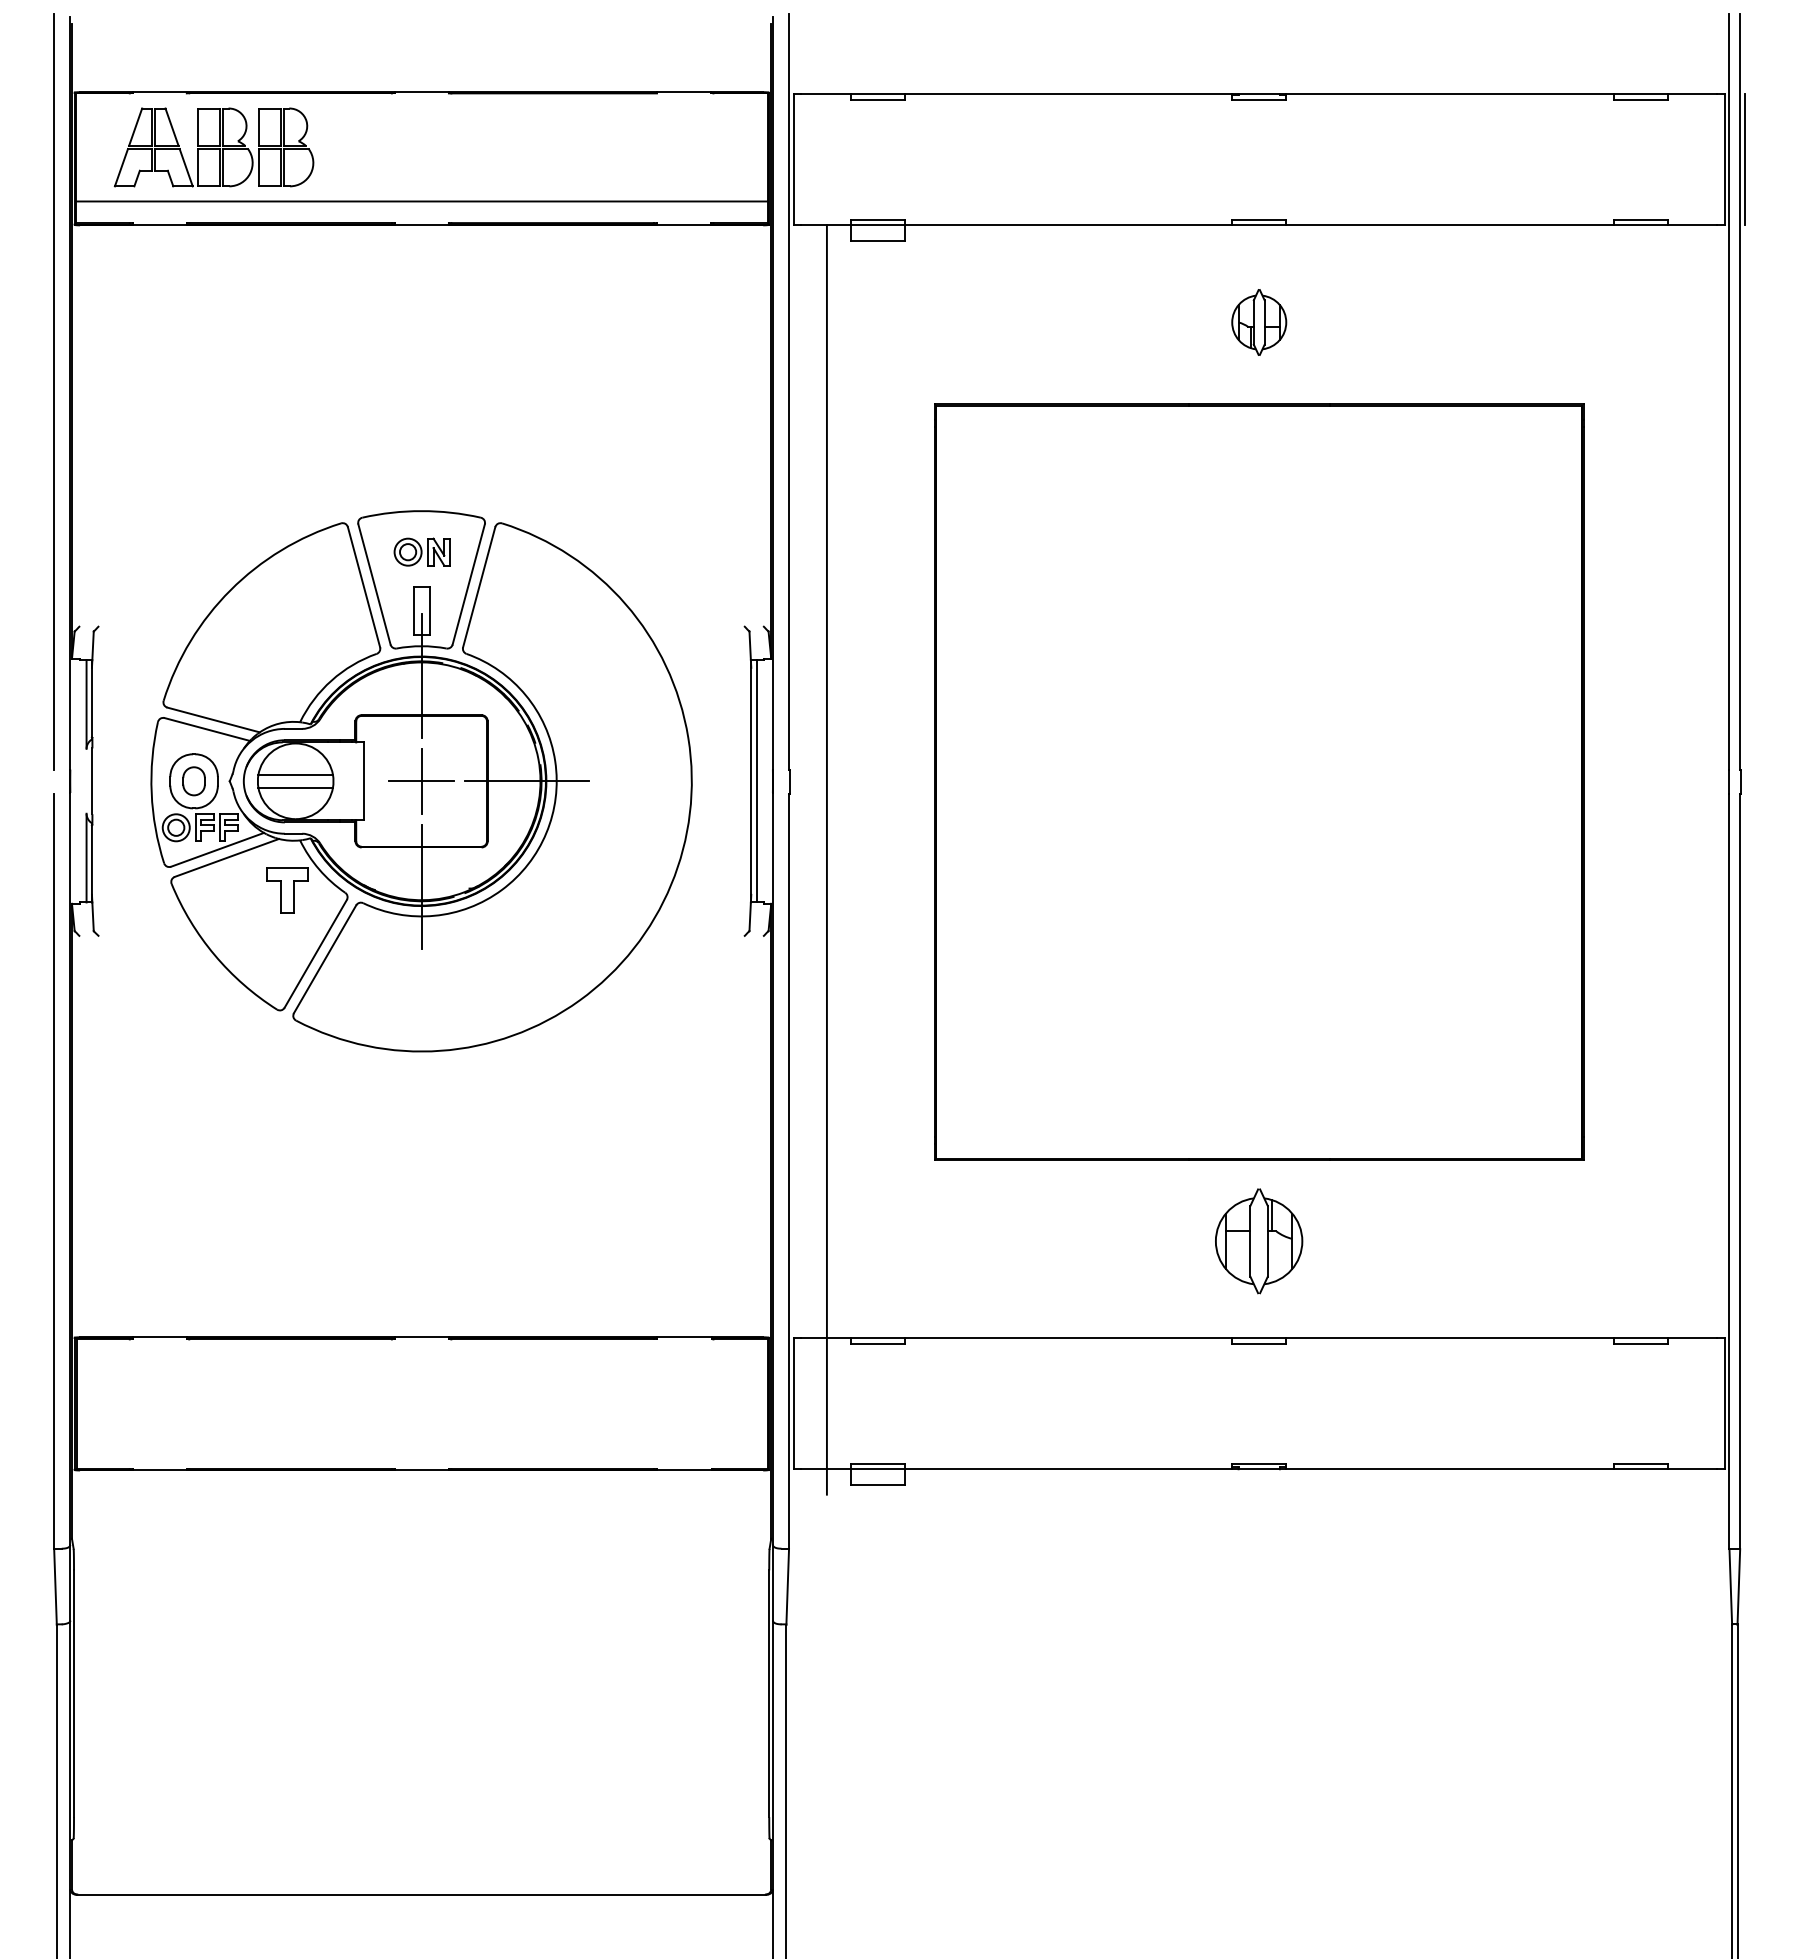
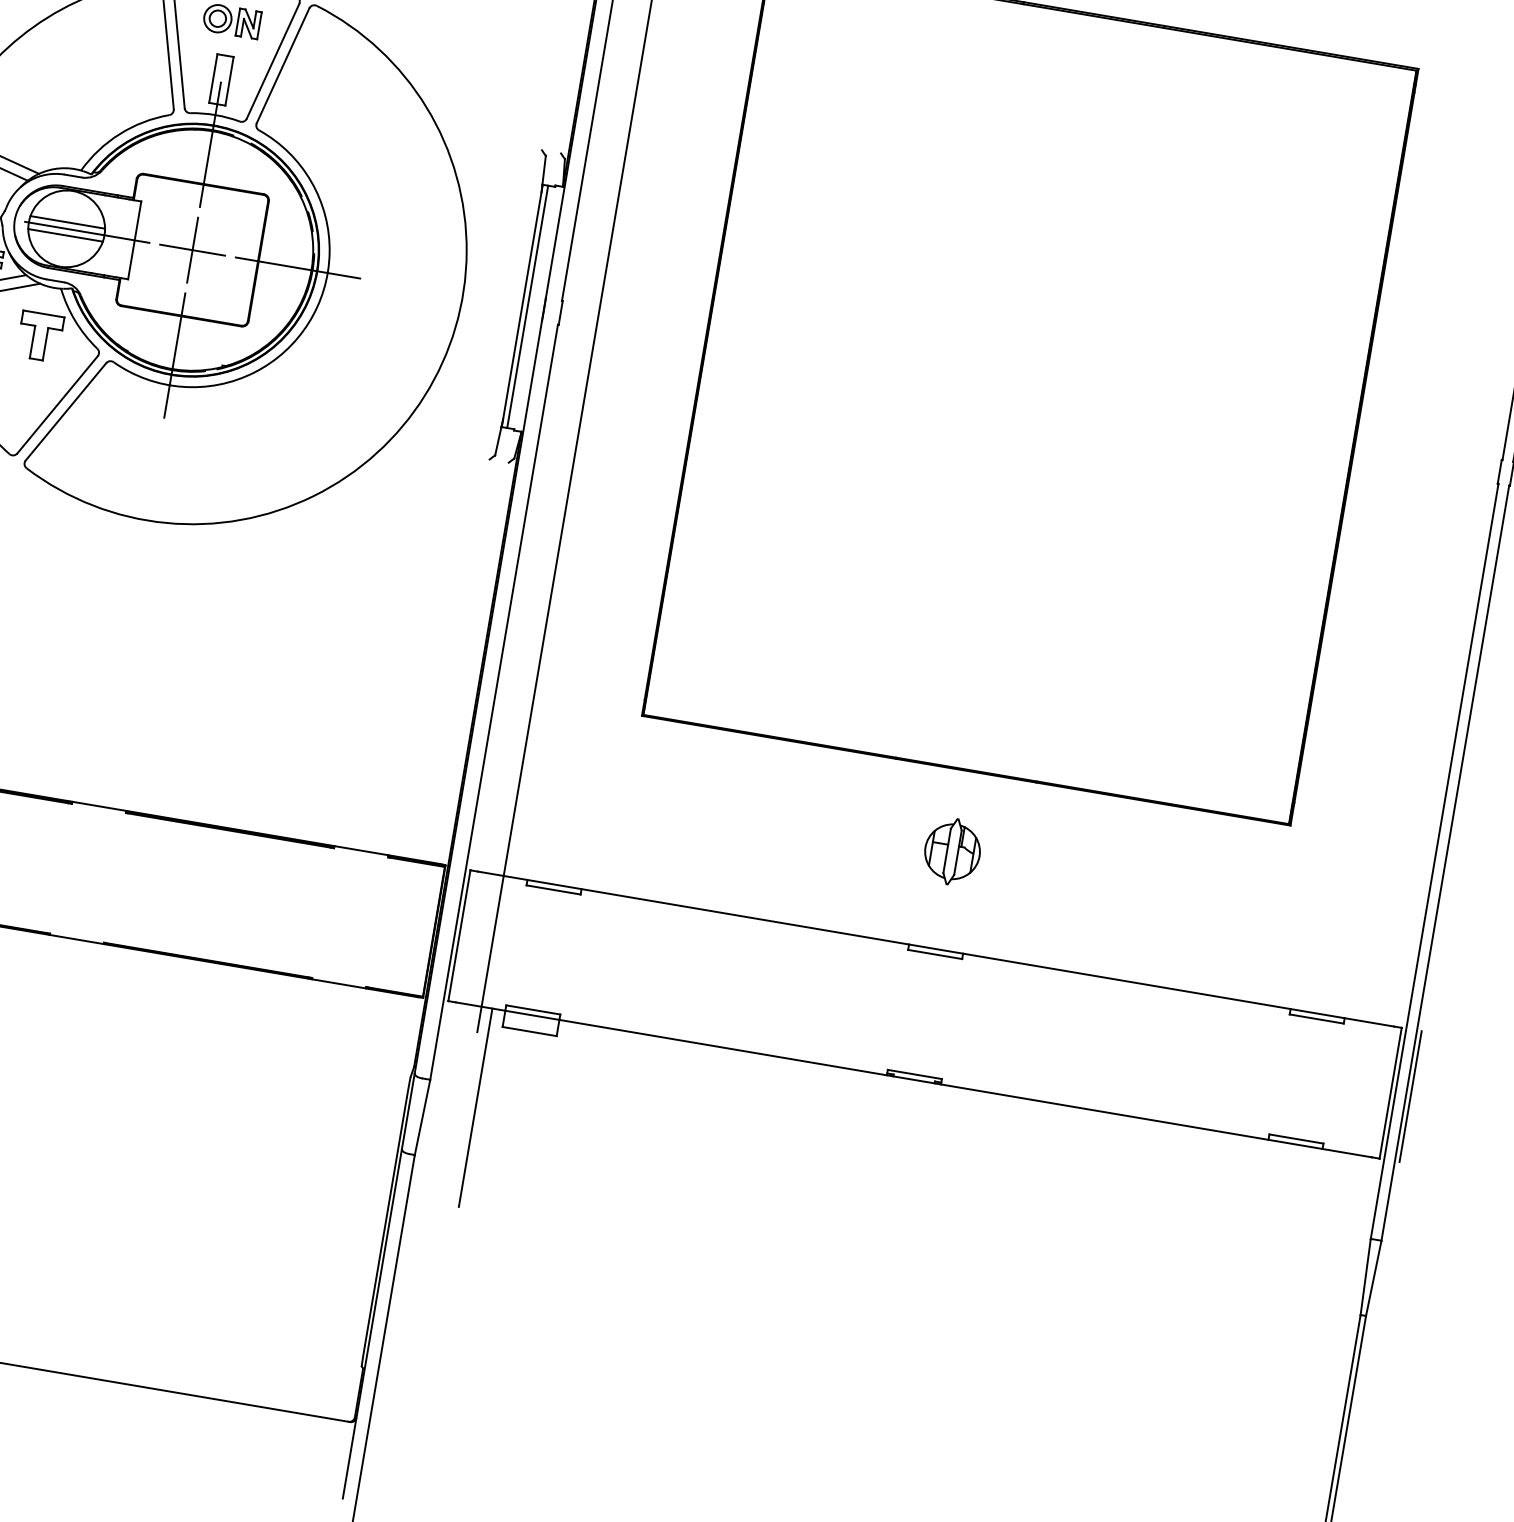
line: (316, 781) -> (87, 232), added
part: (1259, 1240) -> (952, 851), size x0.62
line: (1744, 1403) -> (1410, 1096), added
line: (837, 1568) -> (475, 1107), added

